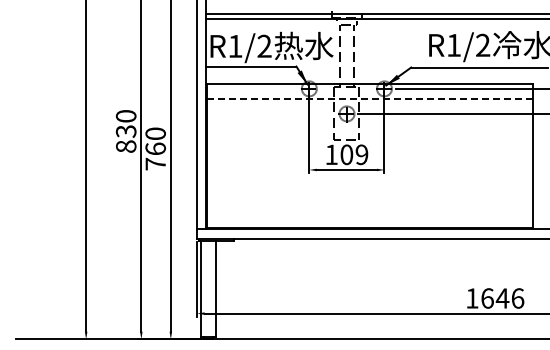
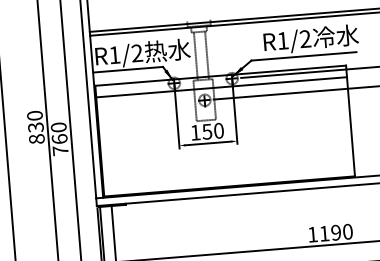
line: (369, 98) -> (221, 87), dashed -> solid
text: (354, 154) -> (213, 131), 109 -> 150
text: (502, 298) -> (336, 232), 1646 -> 1190

